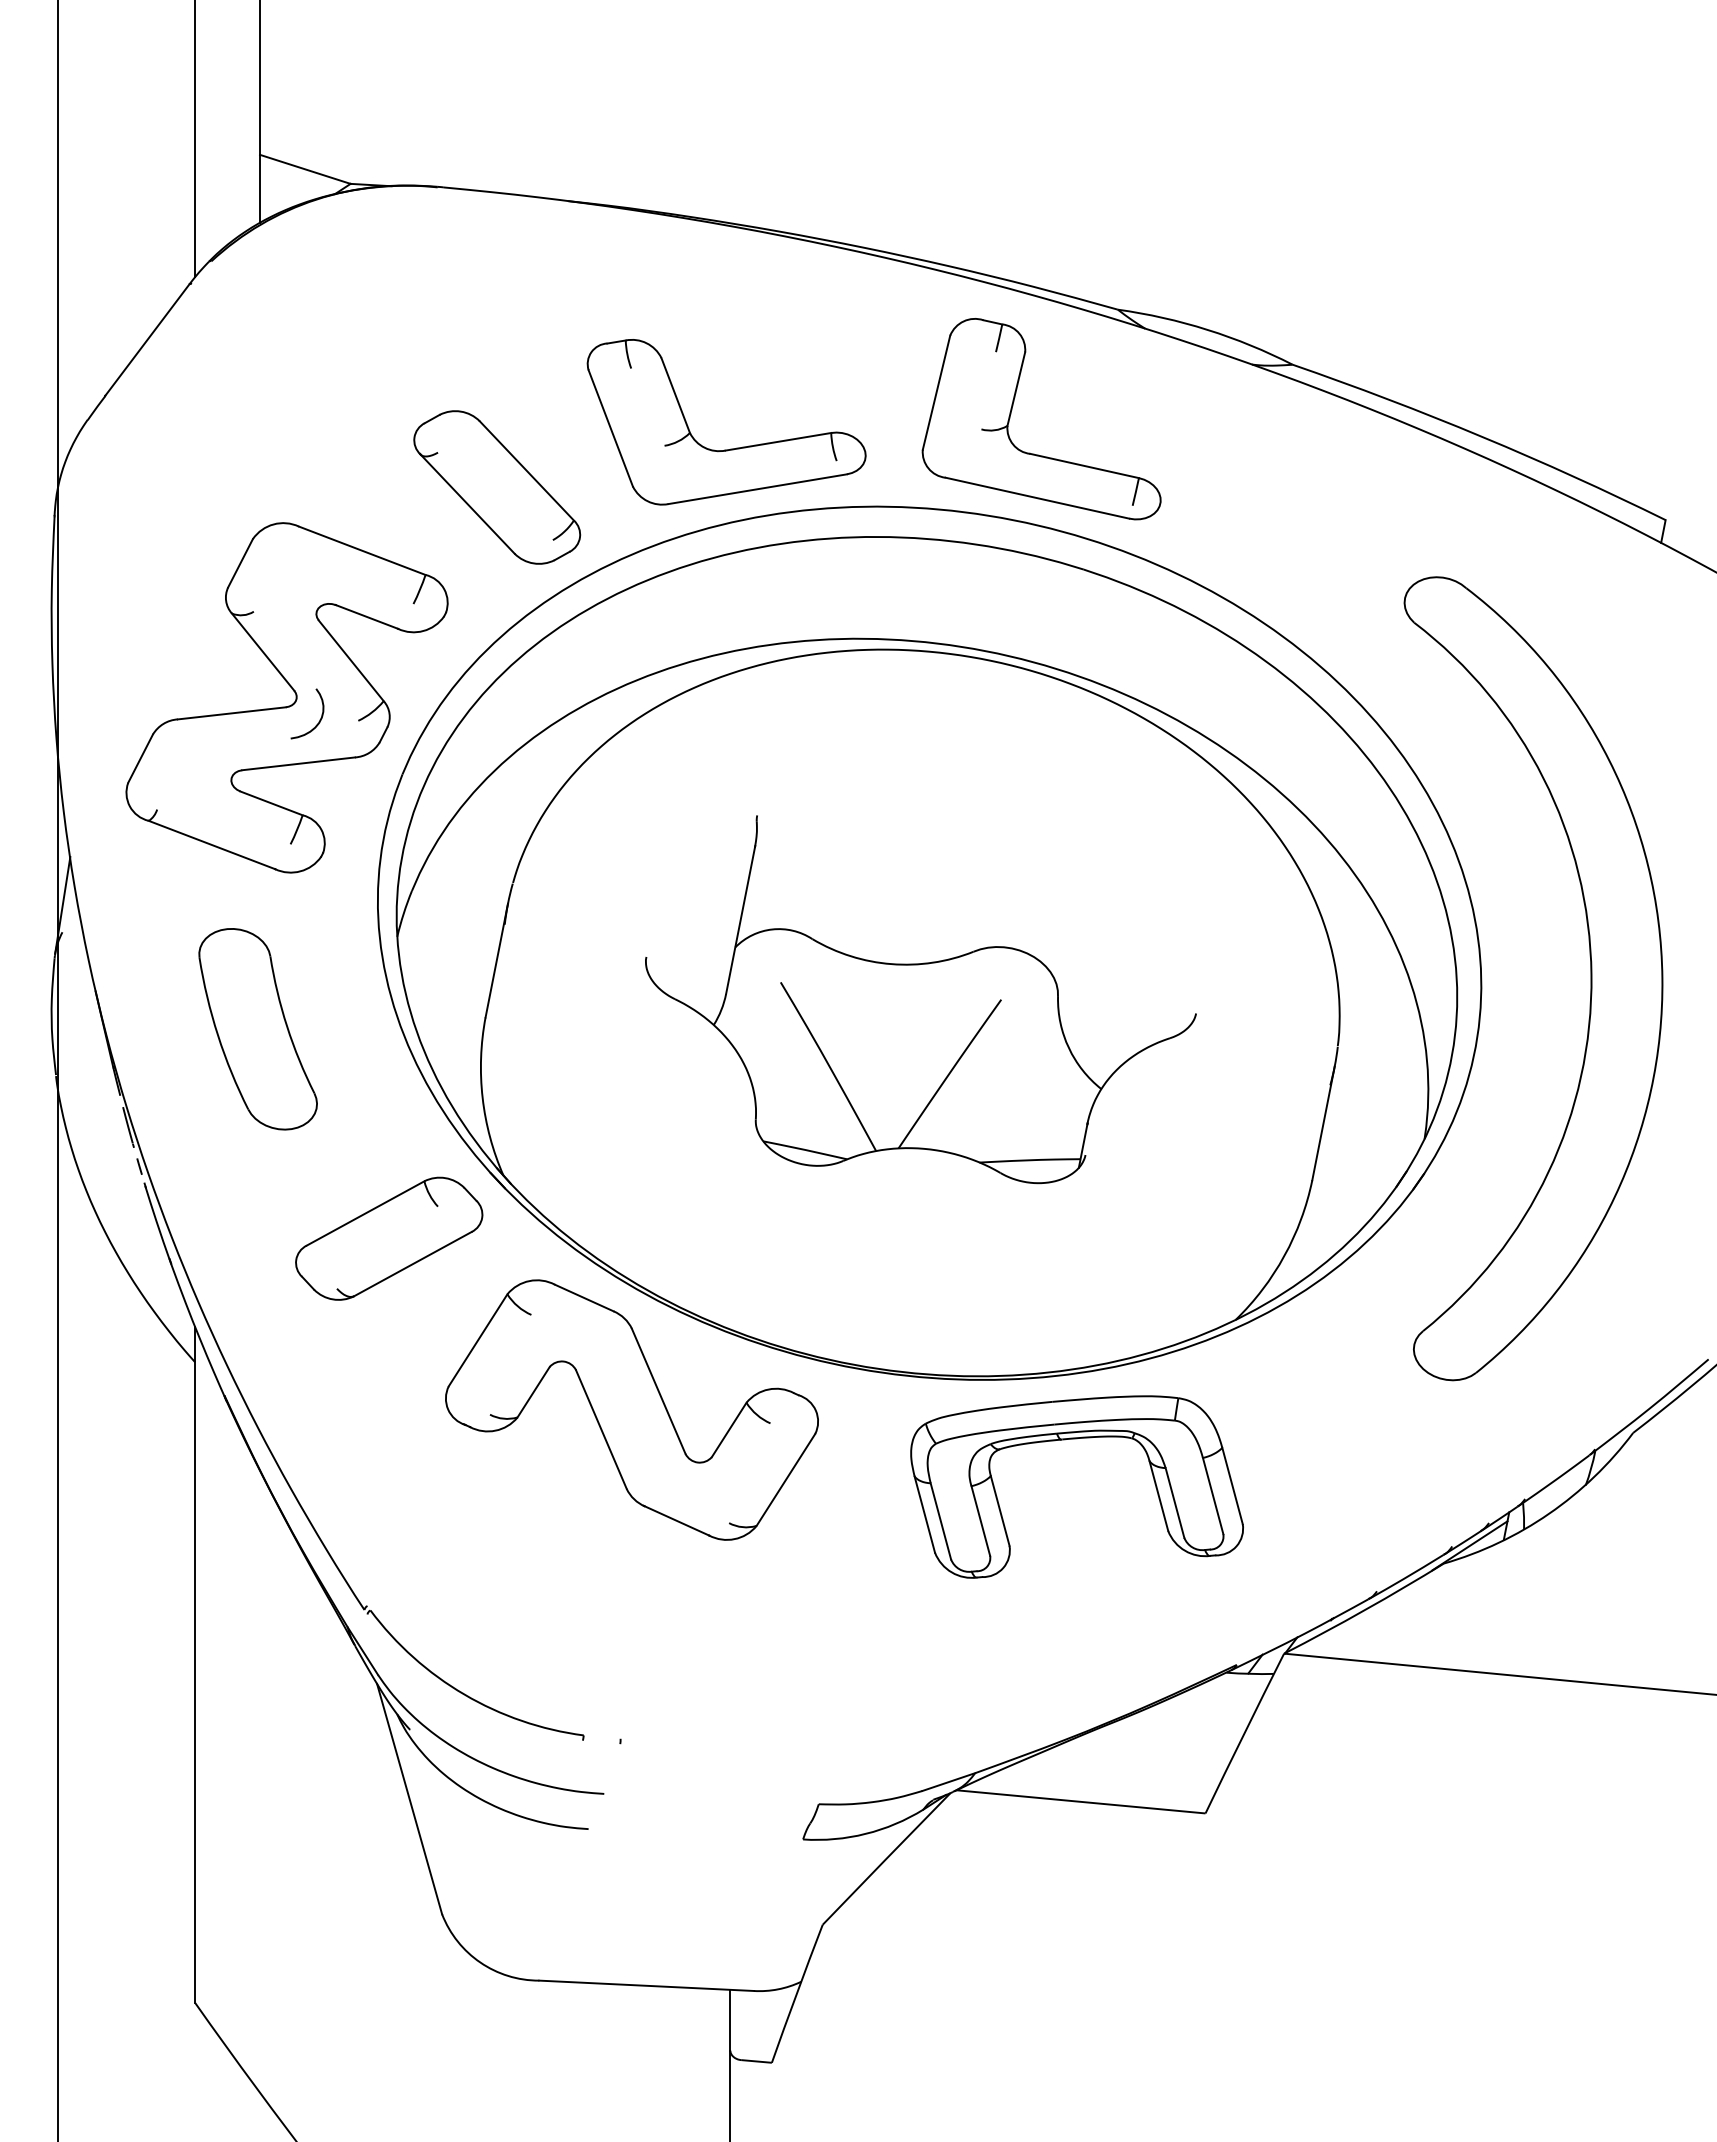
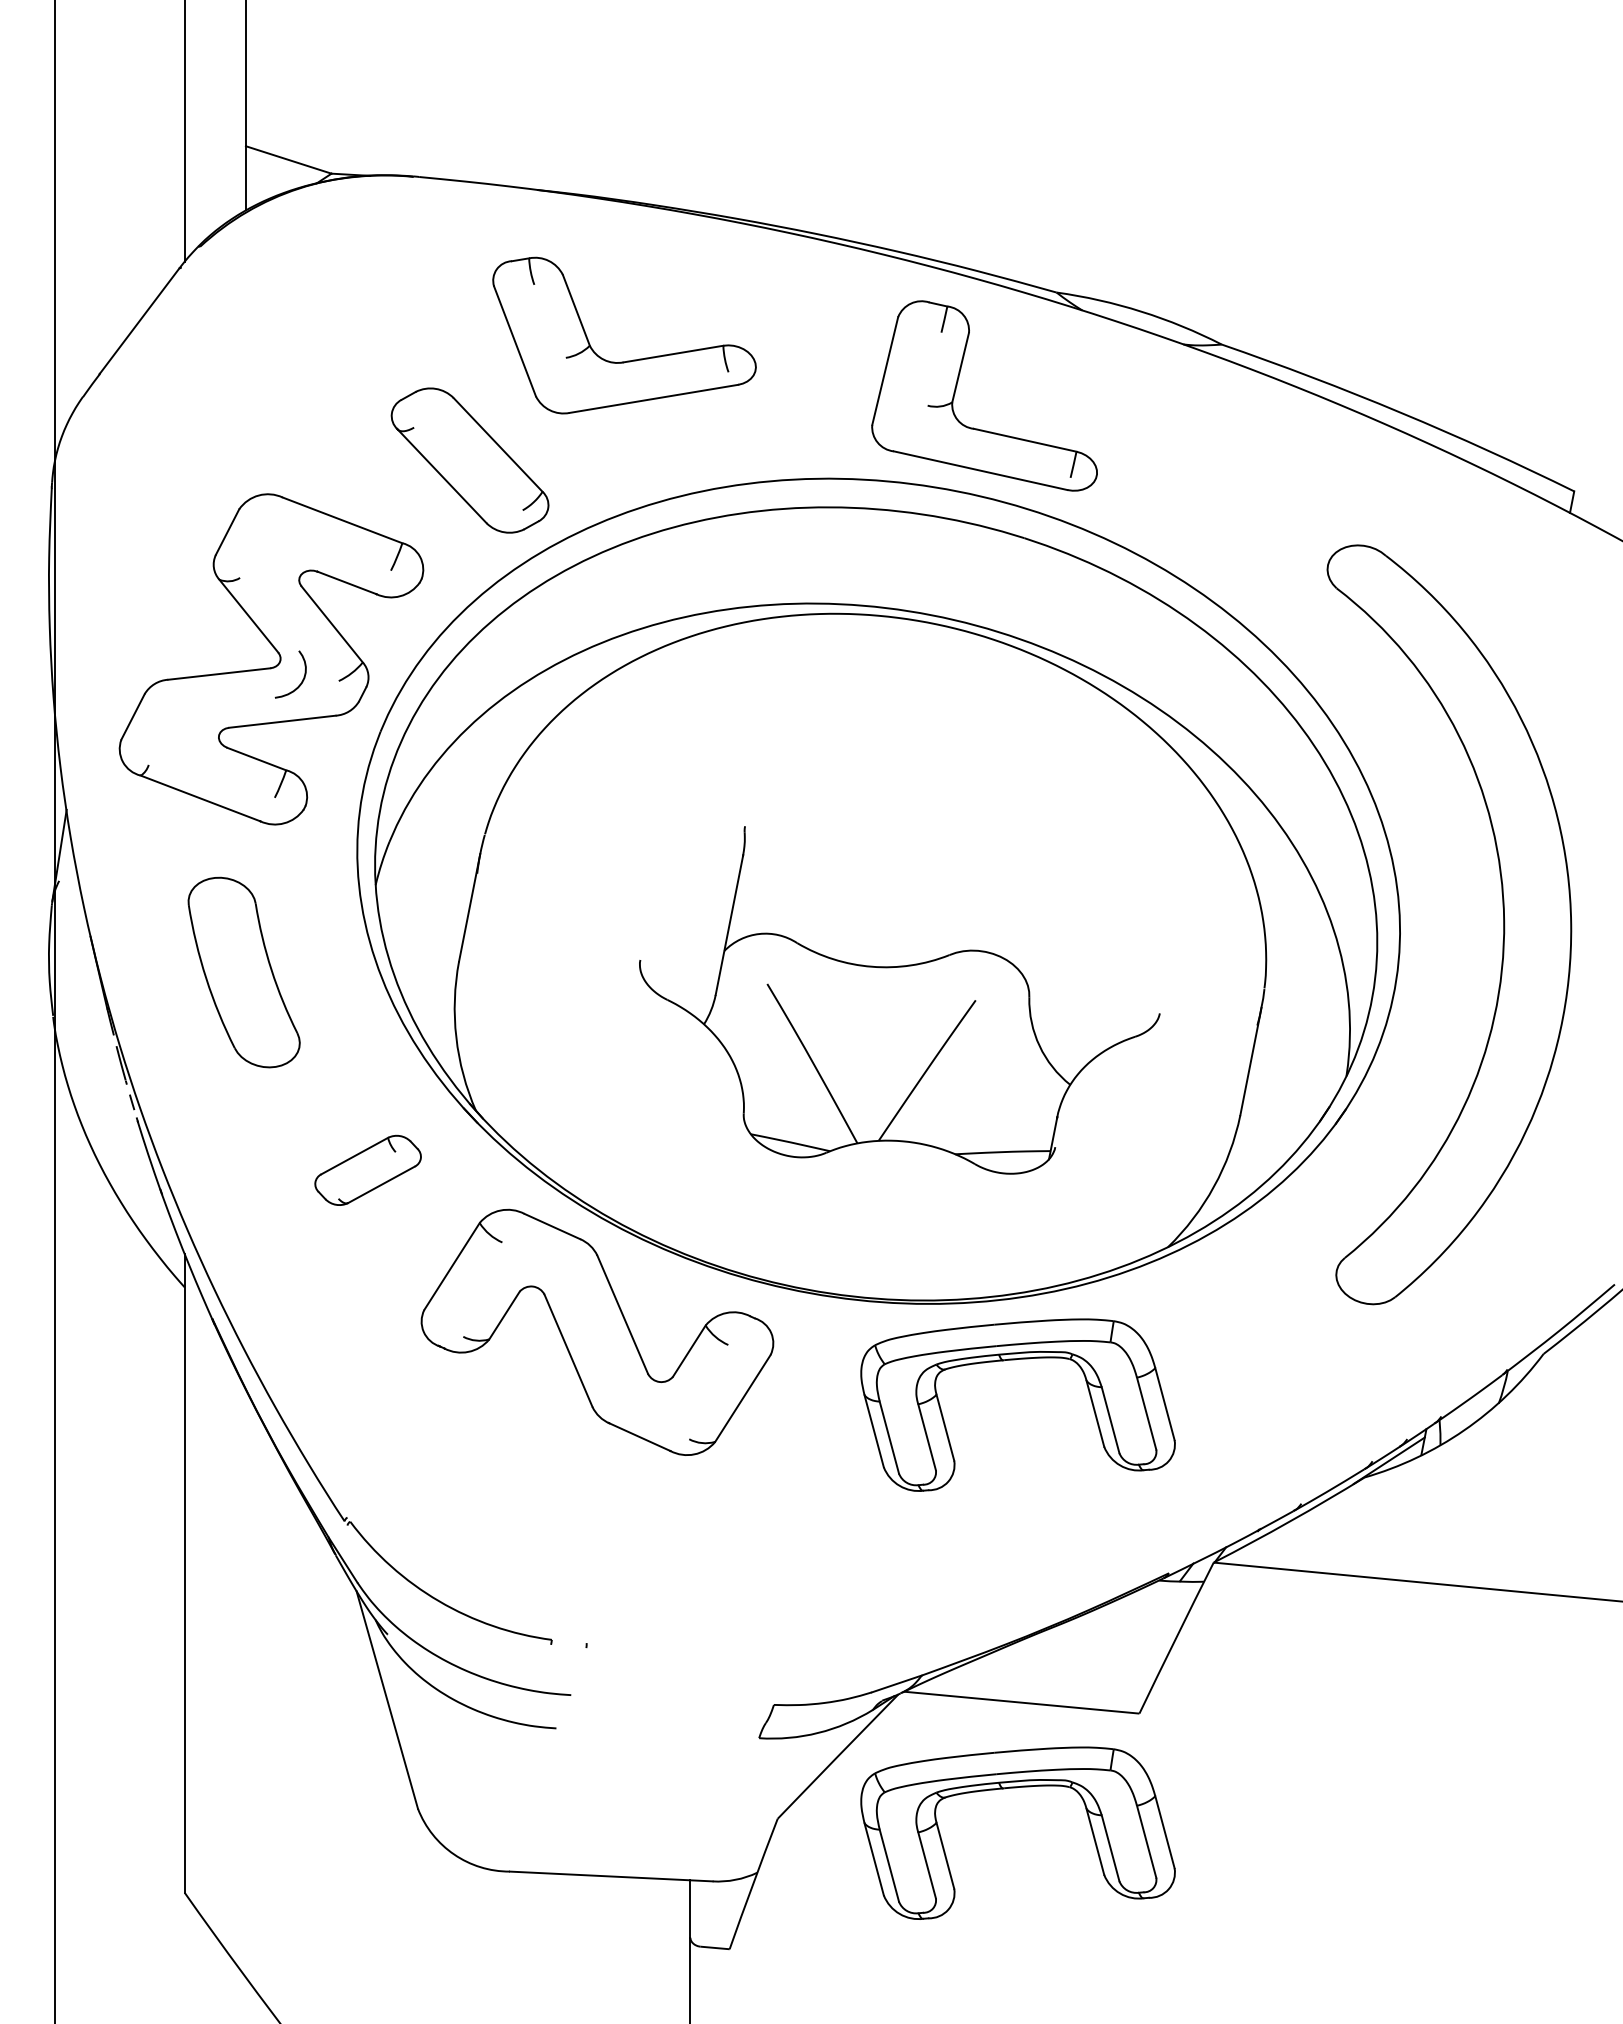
part: (730, 448) -> (628, 360), moved
part: (920, 999) -> (899, 1000), moved
part: (389, 1238) -> (368, 1170), size x0.6
part: (1076, 1892) -> (1017, 1788), added

